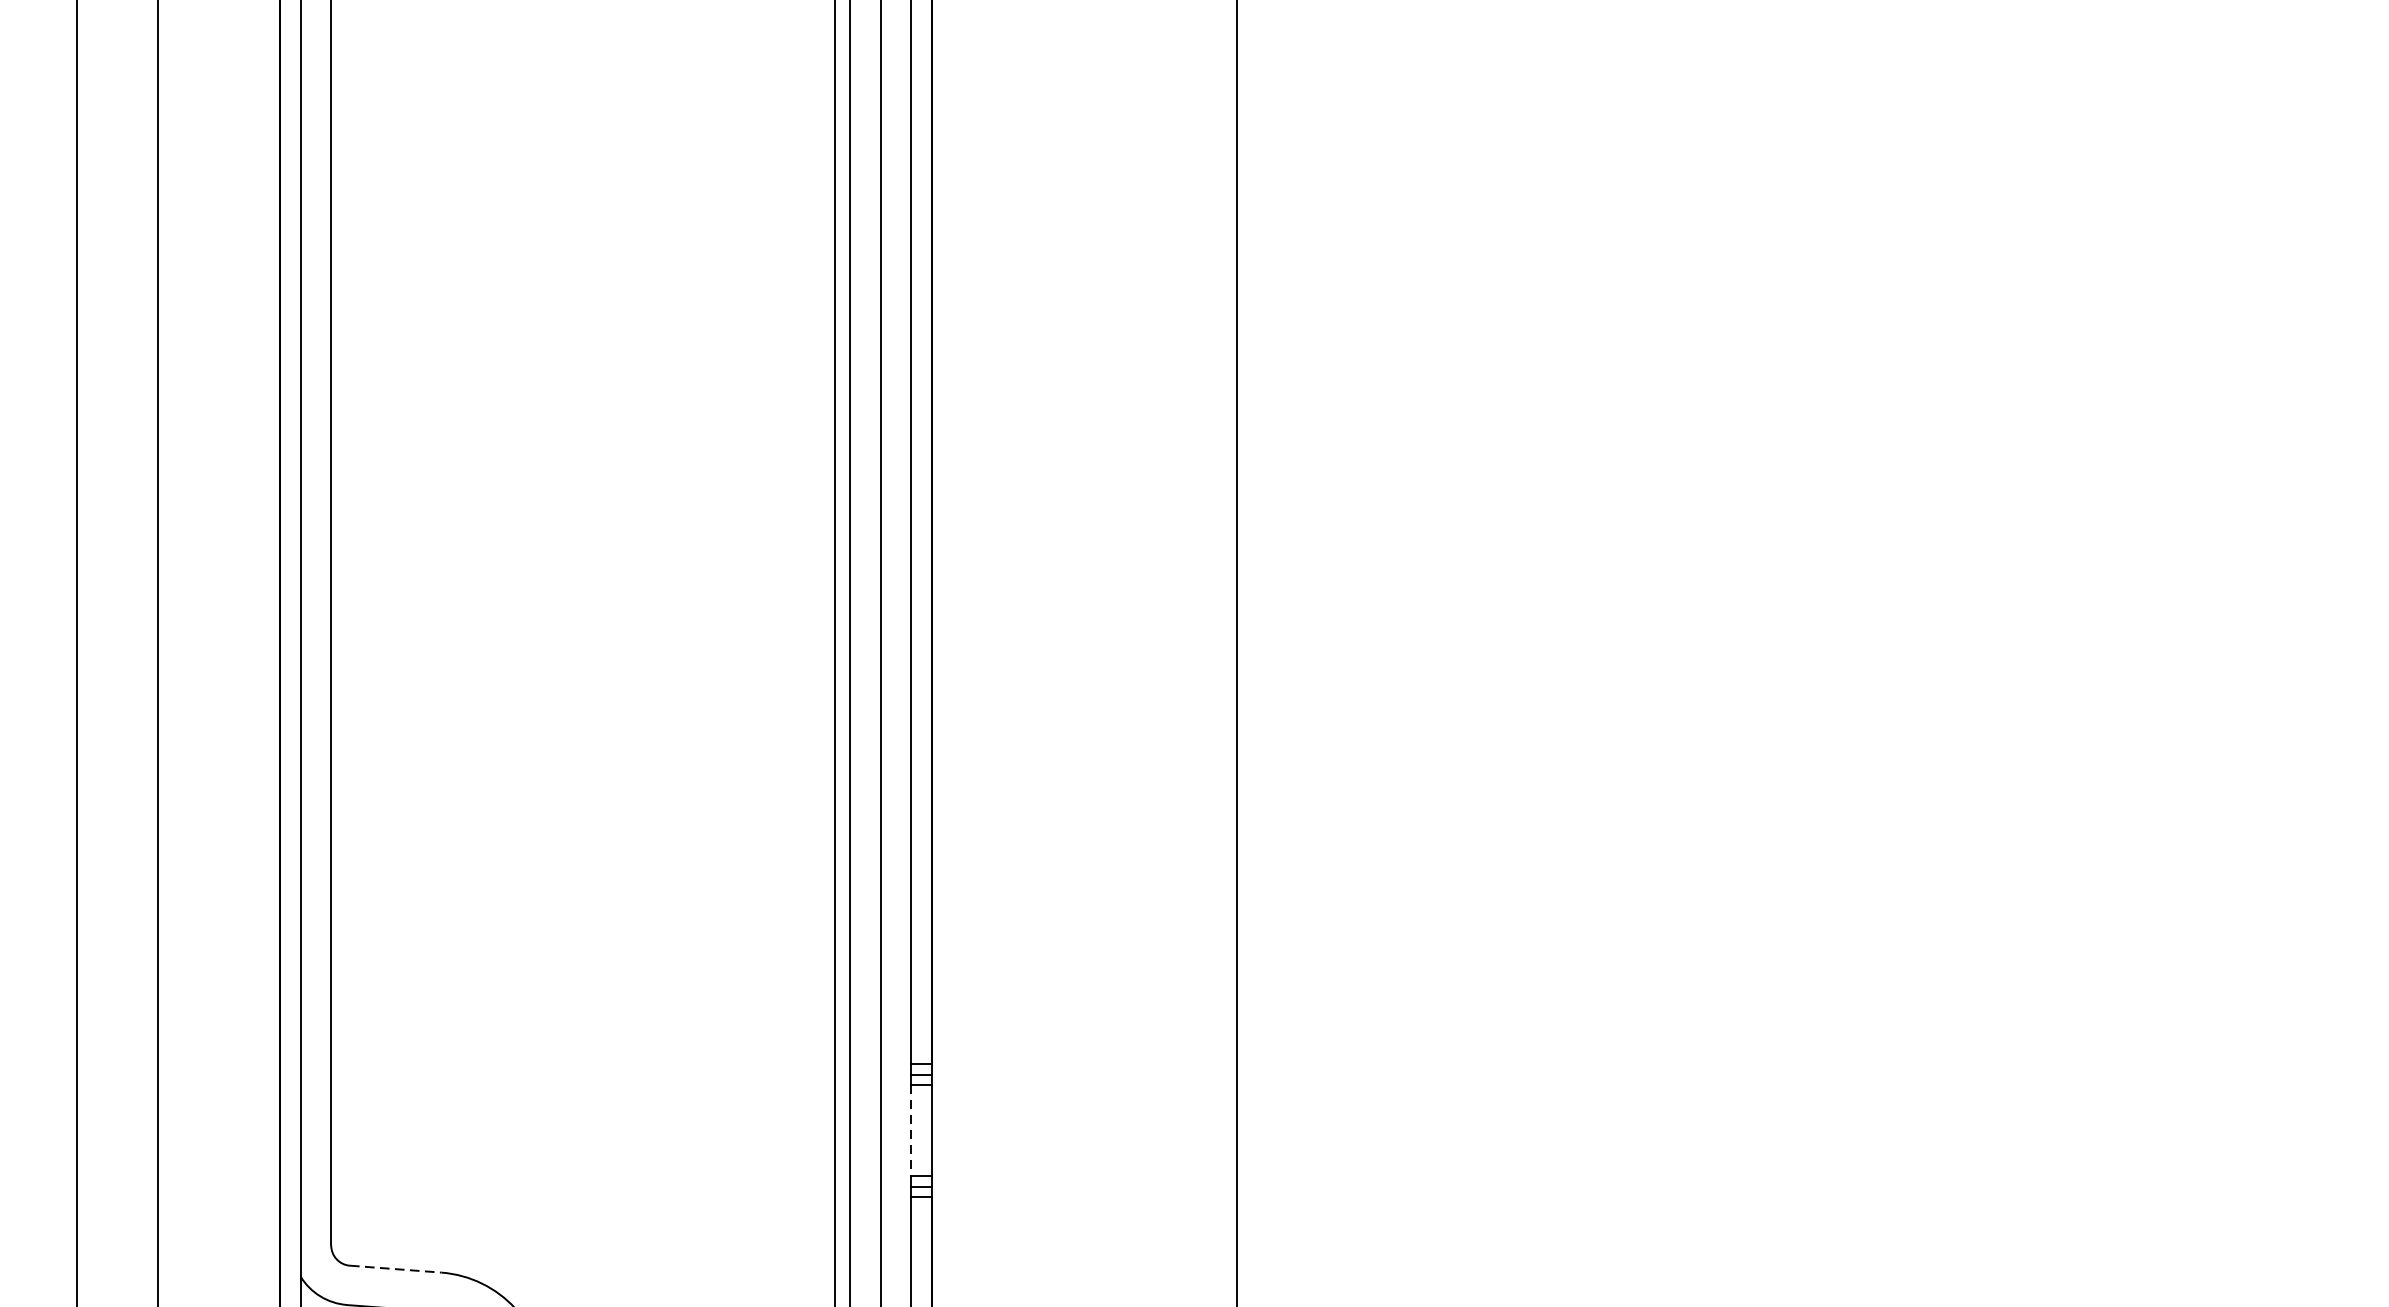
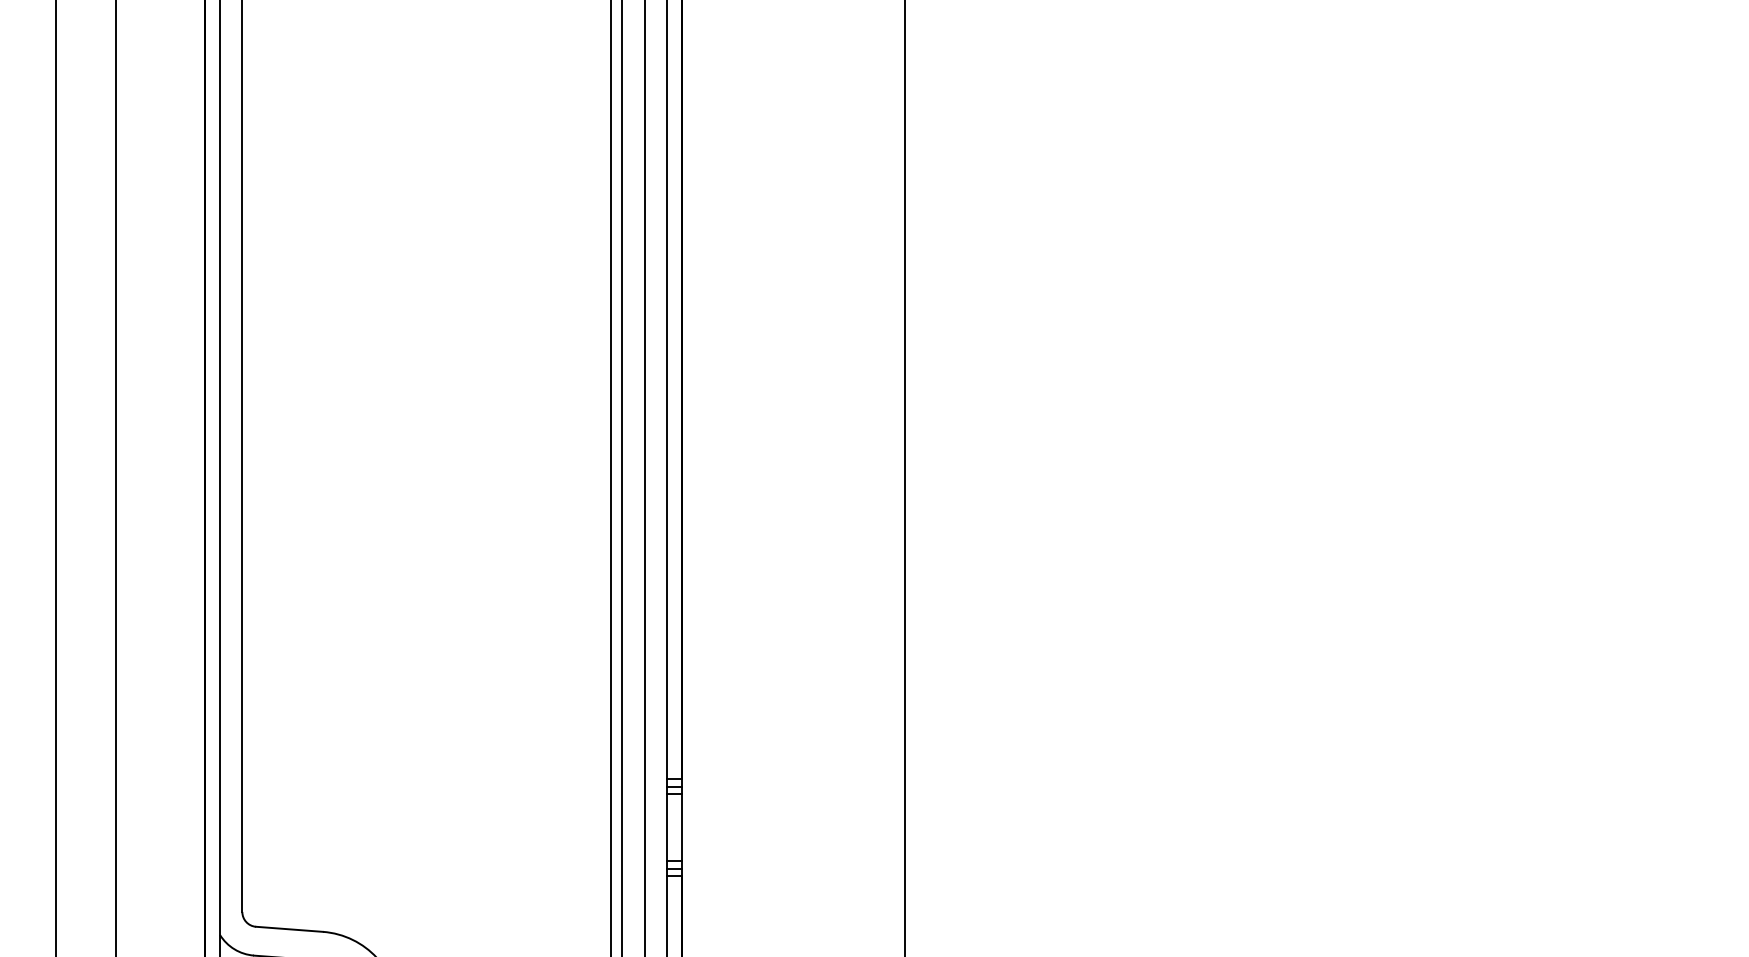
line: (911, 1130) -> (667, 827), dashed -> solid
line: (395, 1269) -> (289, 929), dashed -> solid

